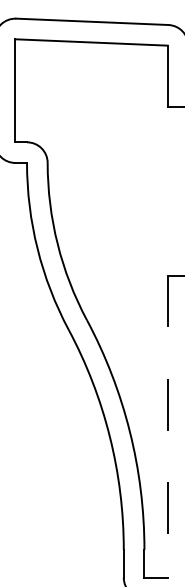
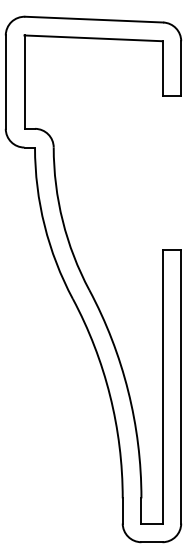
line: (167, 426) -> (162, 386), dashed -> solid

